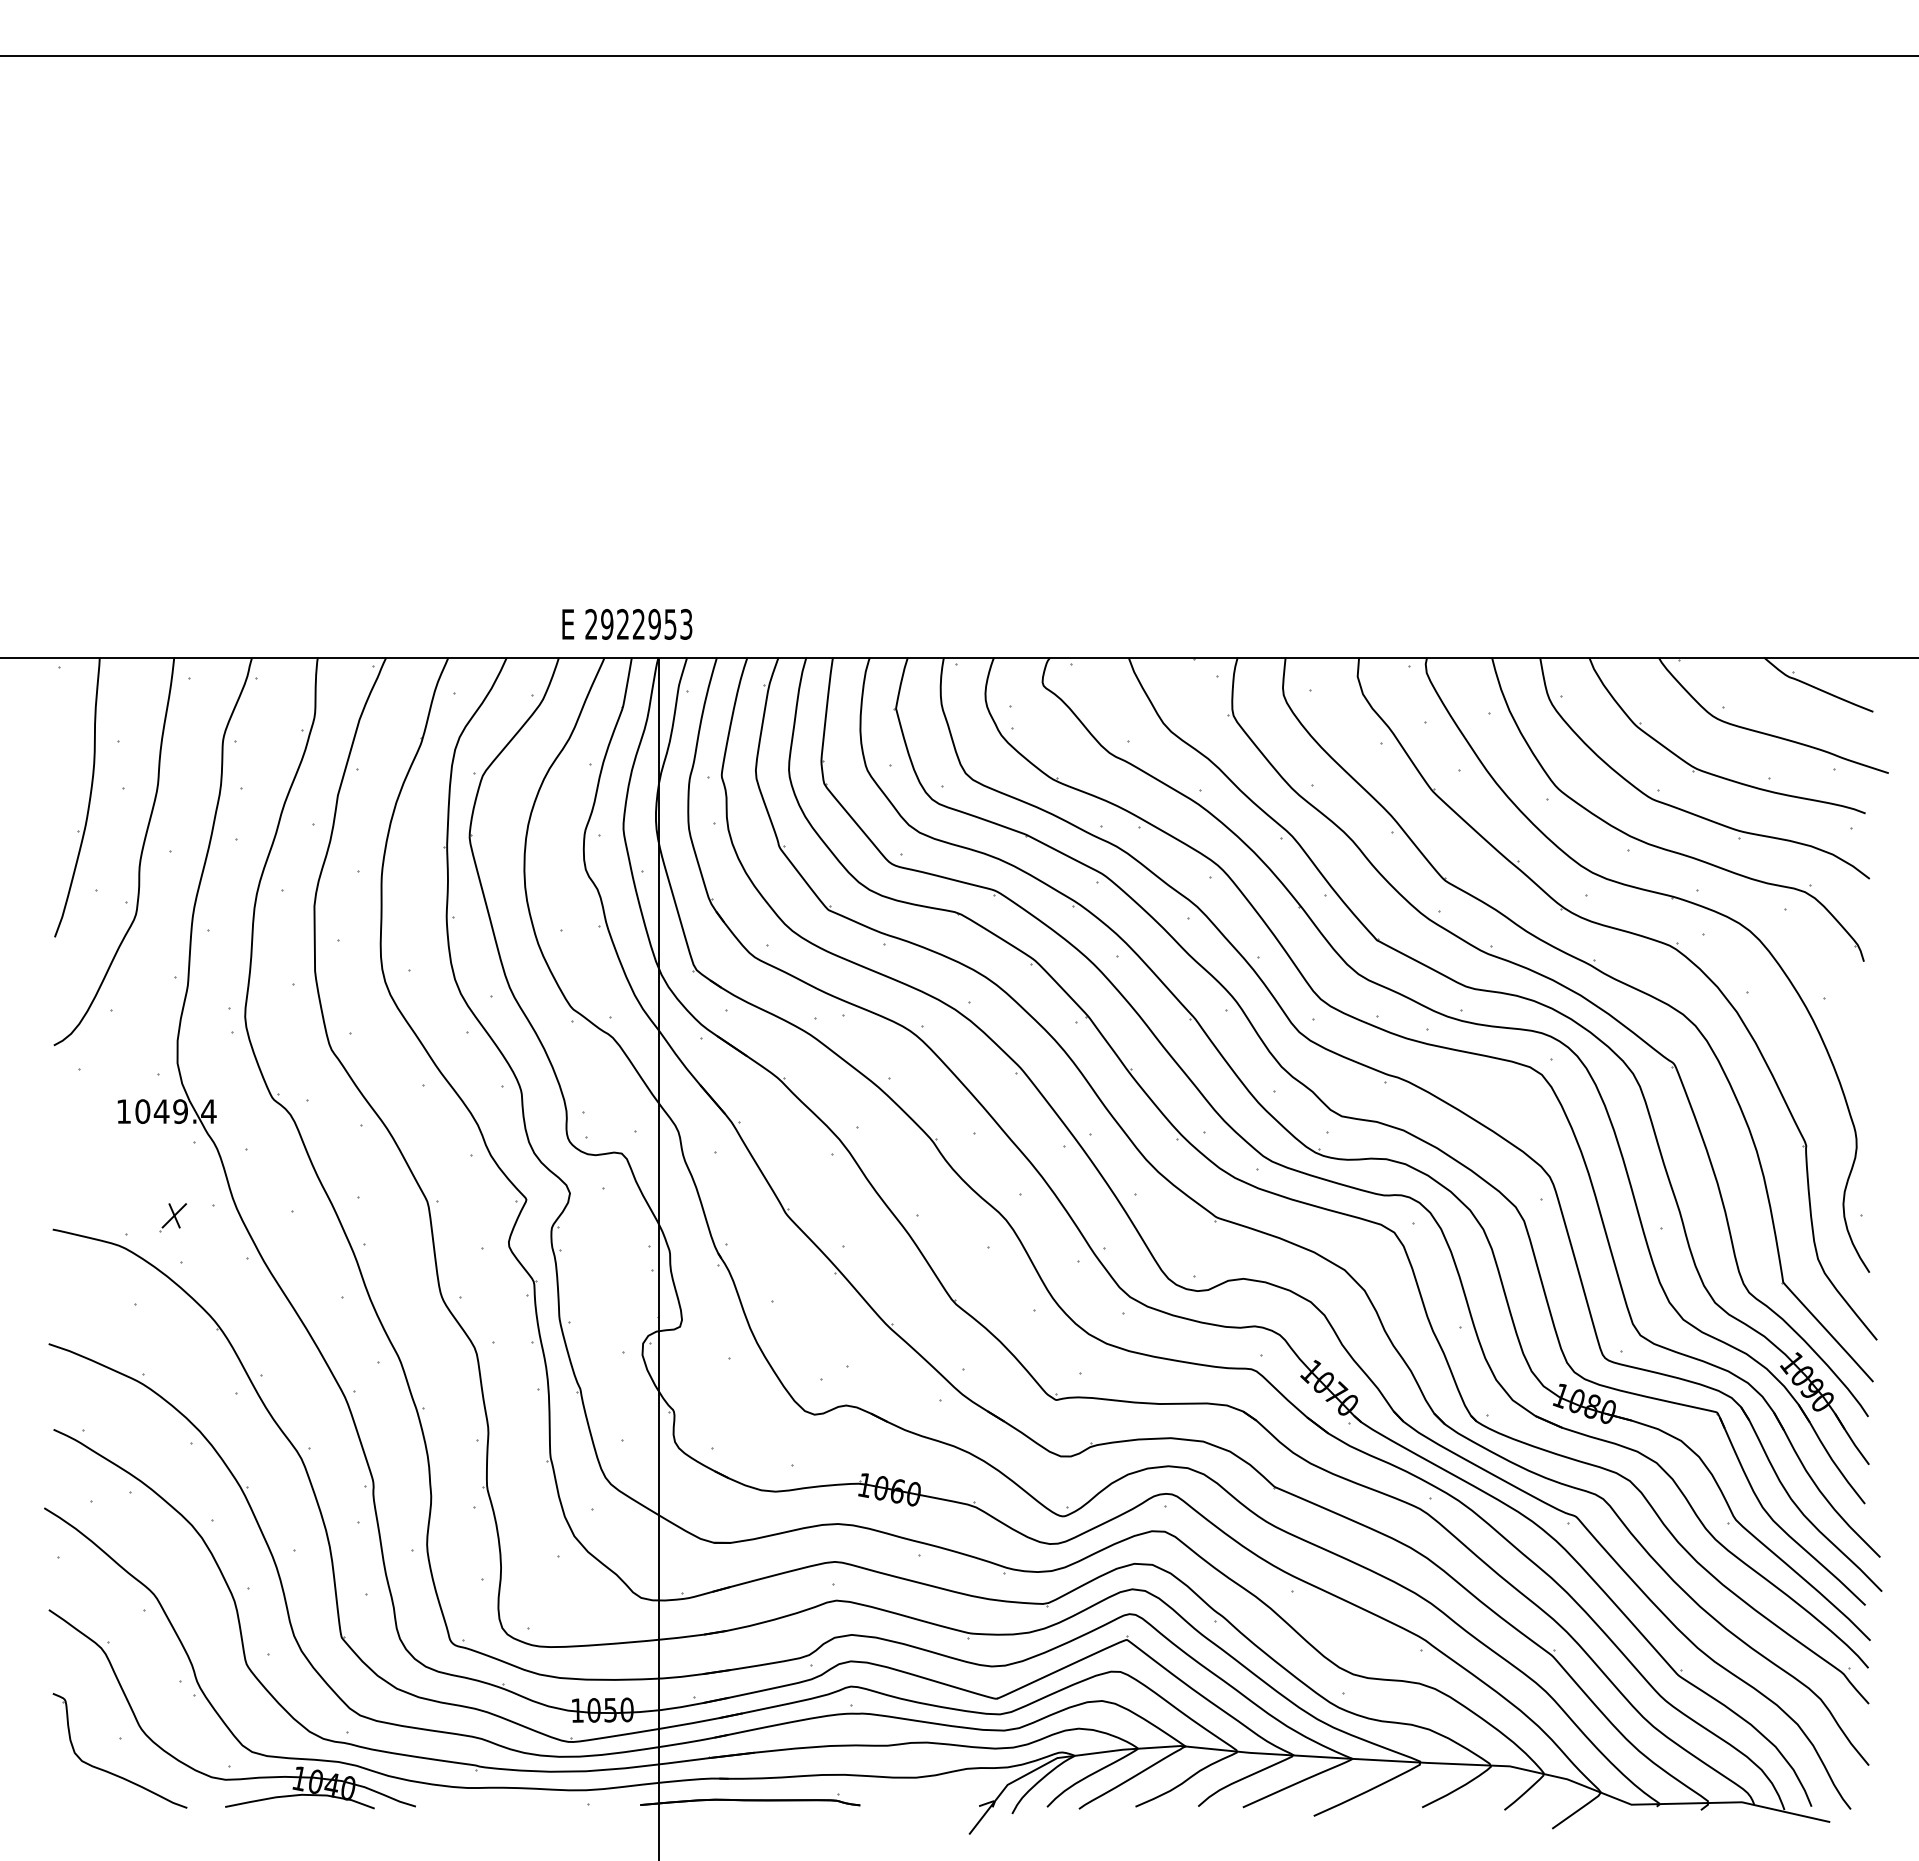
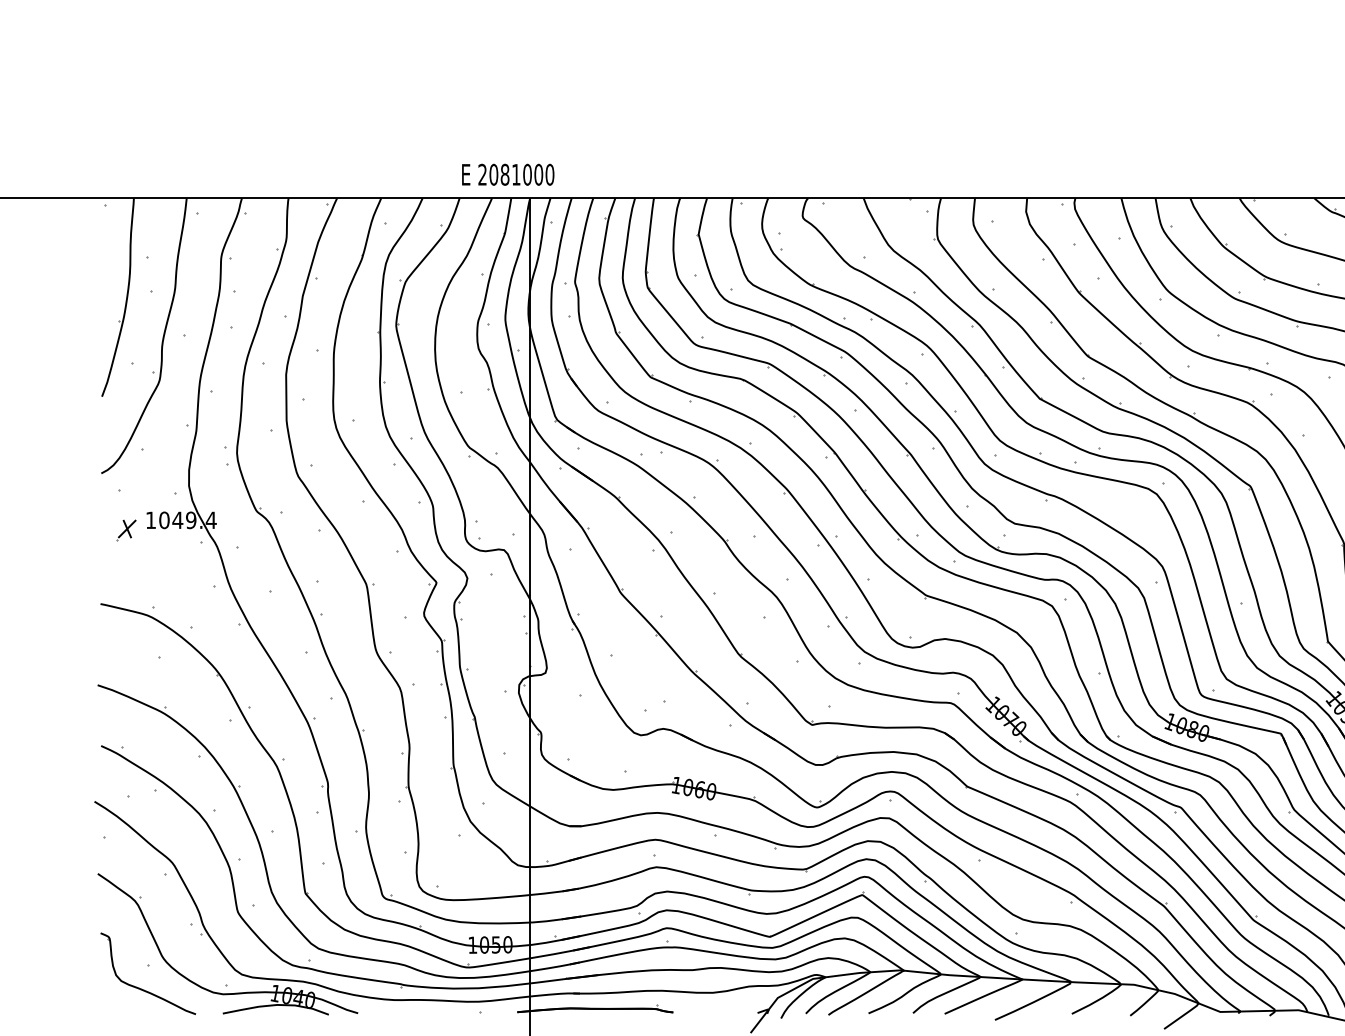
text: (646, 623) -> (521, 174), 2922953 -> 2081000
part: (173, 1217) -> (126, 530), moved

